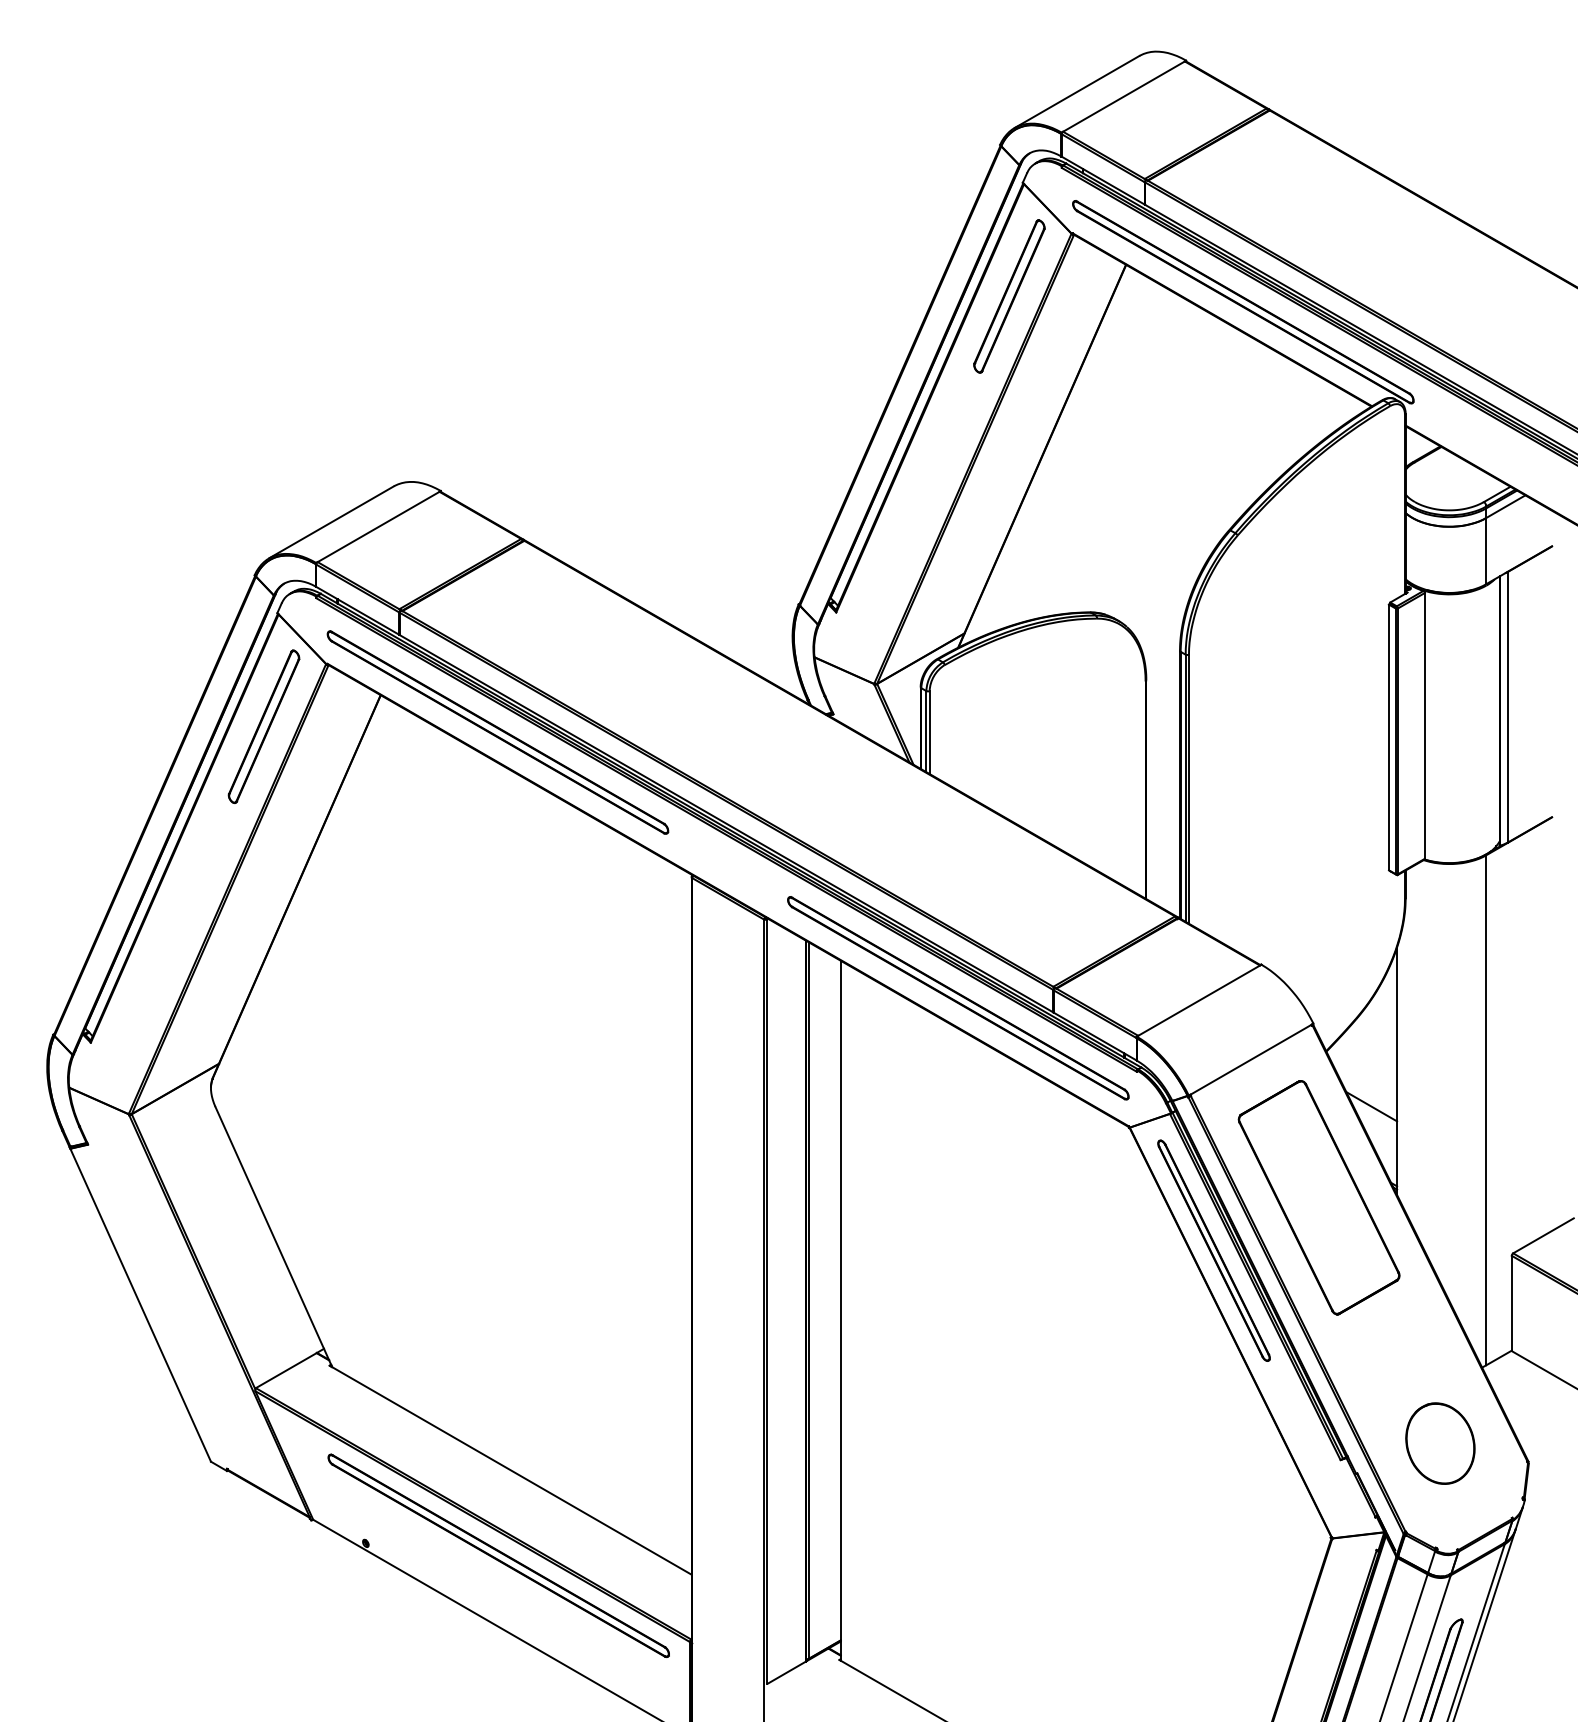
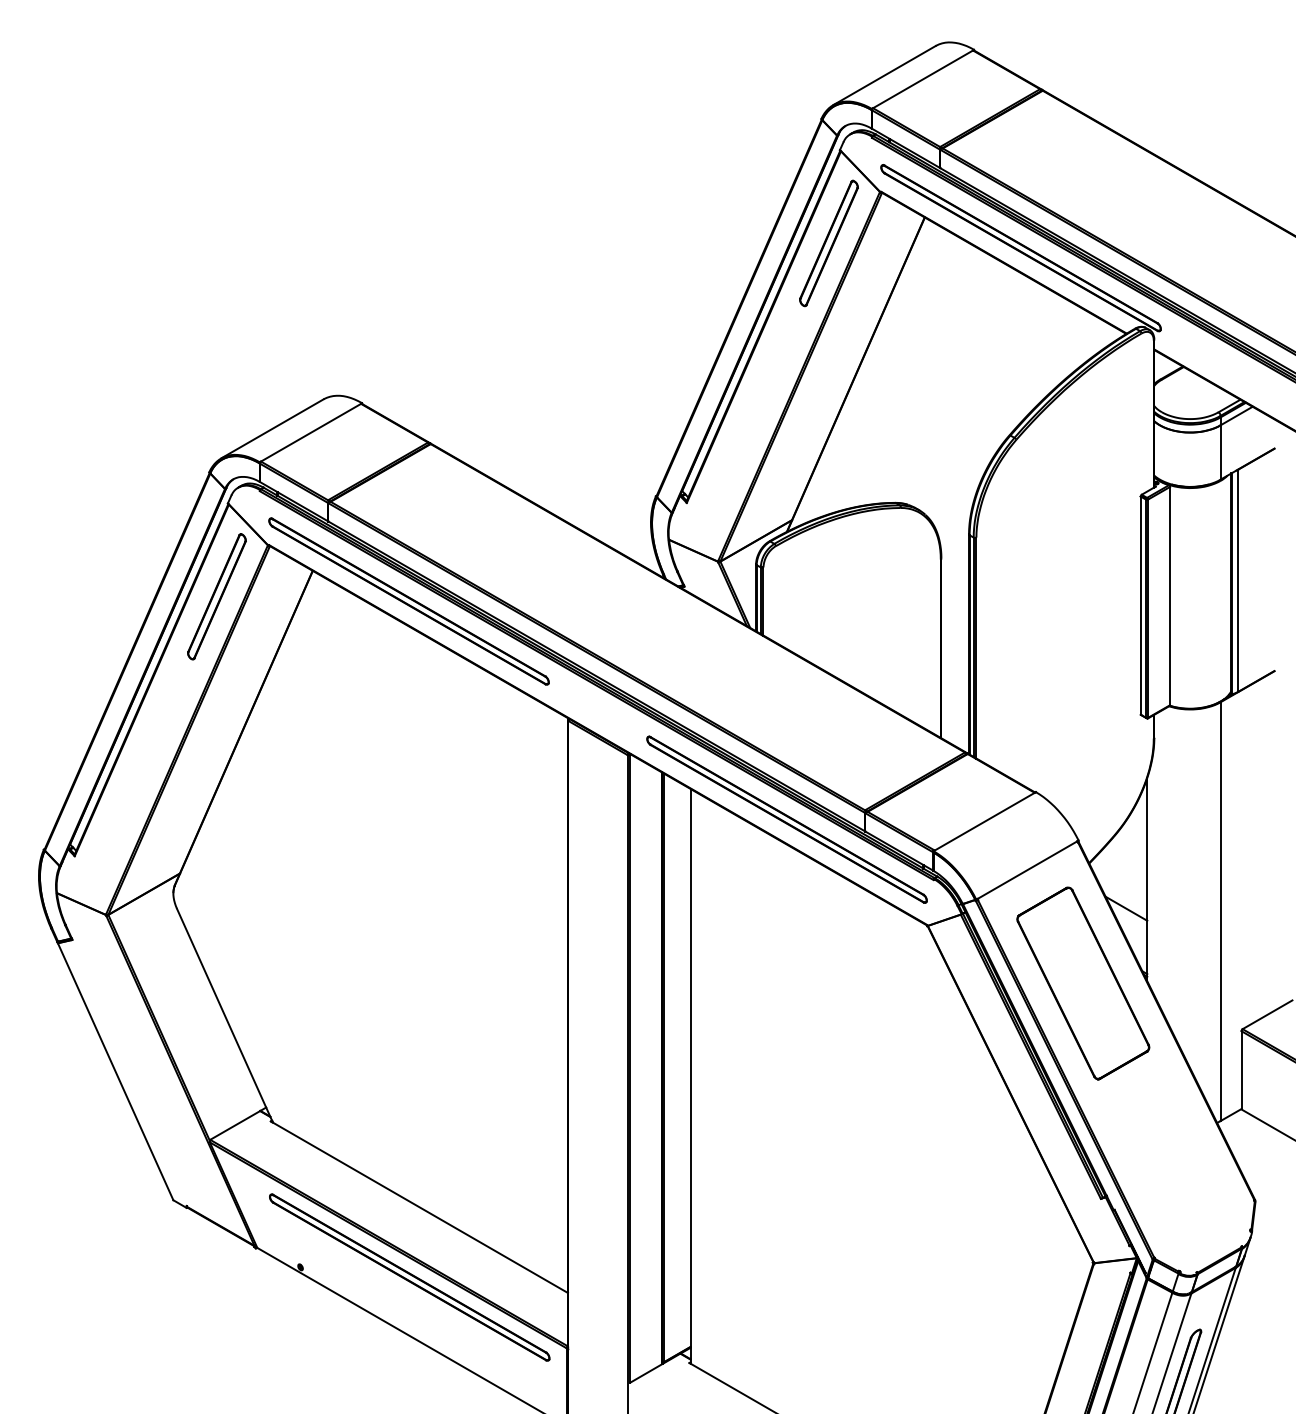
part: (1213, 1250) -> (996, 1026), removed
part: (1440, 1443) -> (1182, 1185), removed

